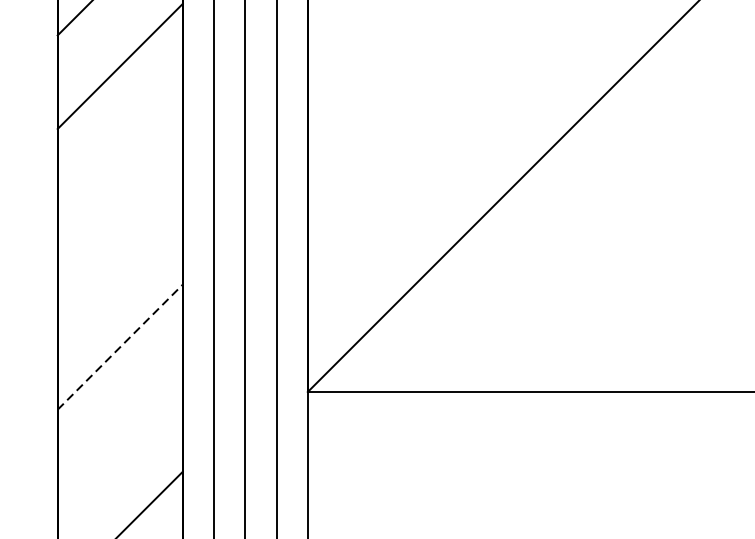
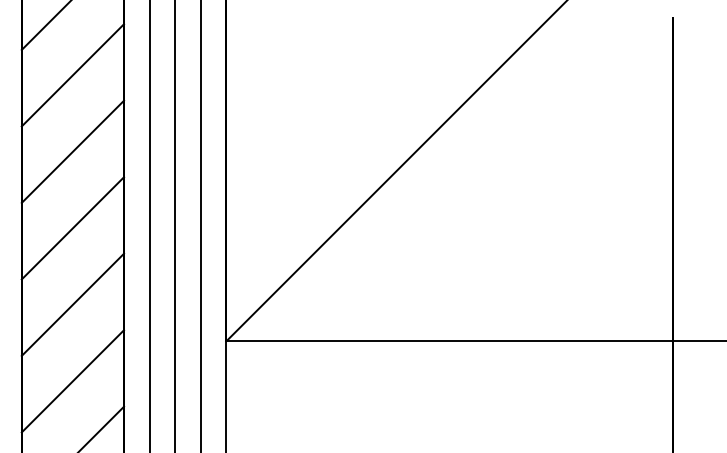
line: (119, 159) -> (72, 151), added
line: (119, 253) -> (72, 228), added
line: (120, 346) -> (73, 304), dashed -> solid
line: (119, 441) -> (72, 381), added

